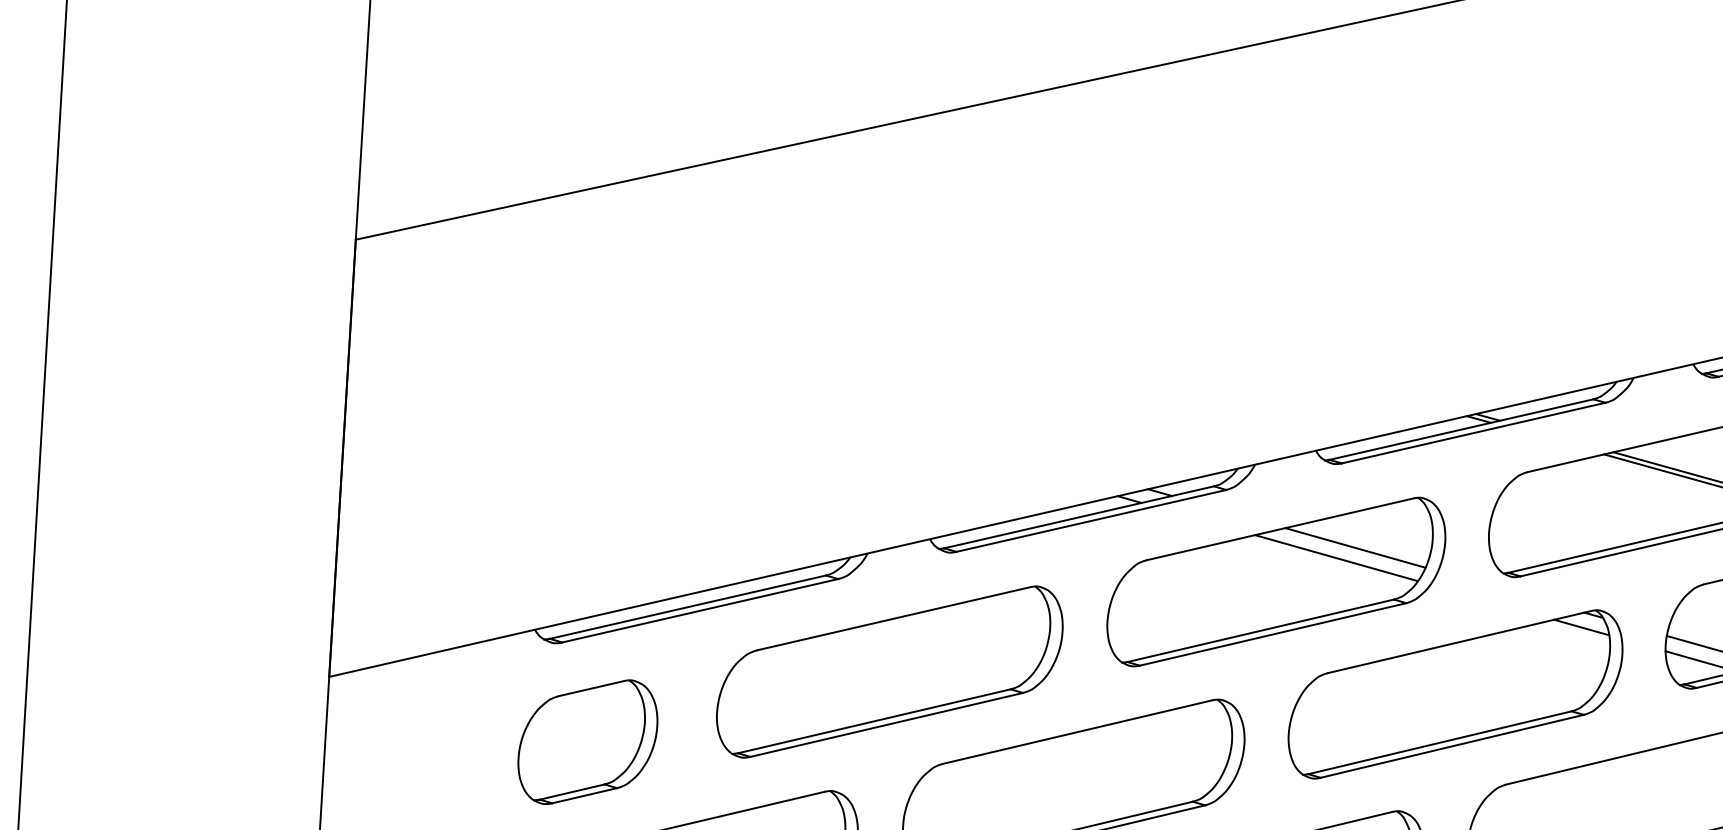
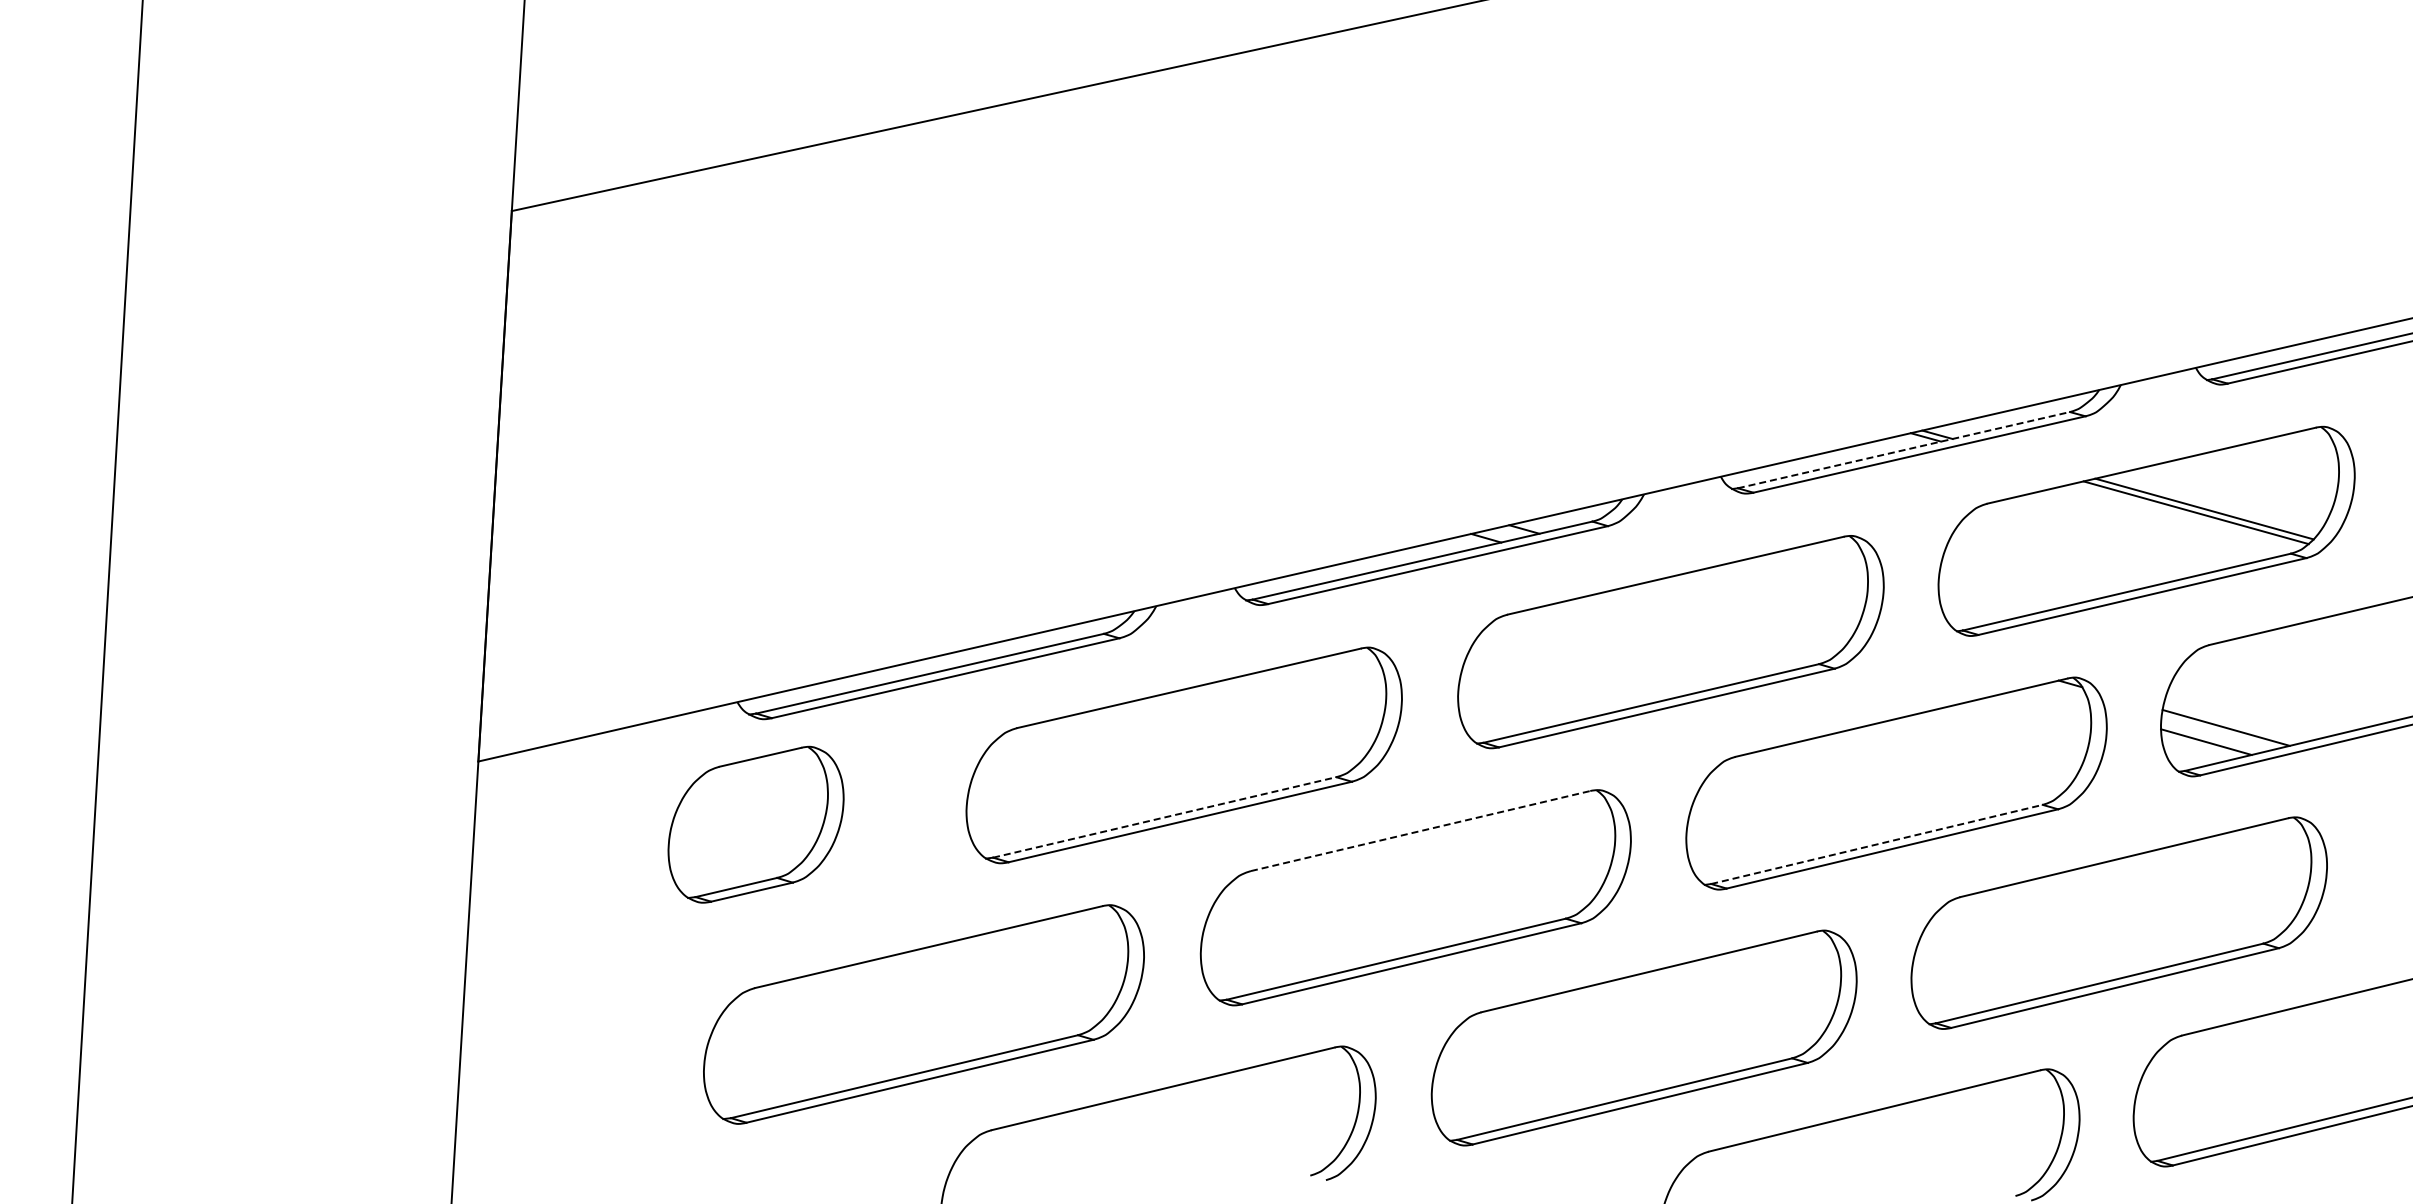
line: (1461, 429) -> (1904, 450), solid -> dashed
line: (1355, 548) -> (1770, 599), removed
line: (1336, 558) -> (1746, 612), removed
line: (1581, 627) -> (2055, 699), removed
line: (874, 721) -> (1165, 817), solid -> dashed
line: (1078, 731) -> (1421, 830), solid -> dashed
part: (587, 742) -> (755, 824), moved
line: (1440, 742) -> (1877, 844), solid -> dashed

